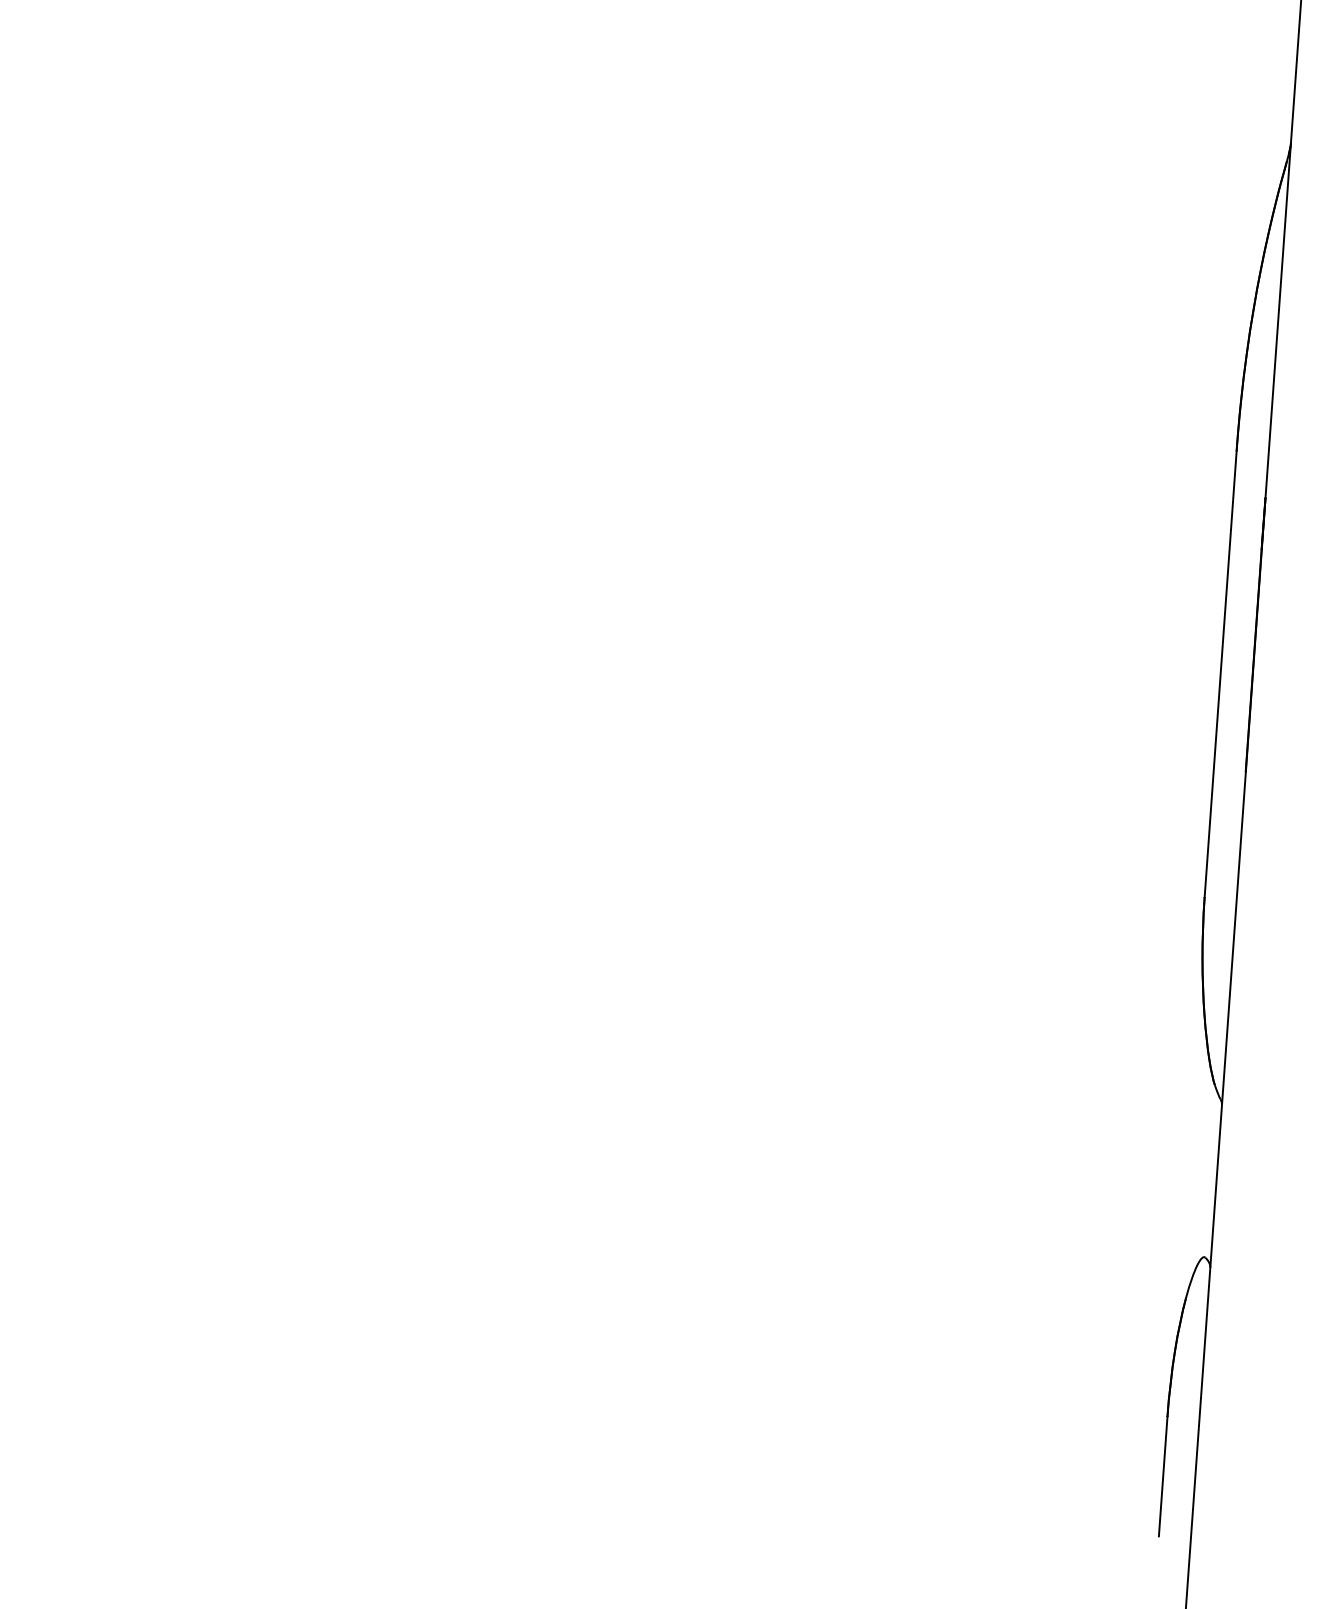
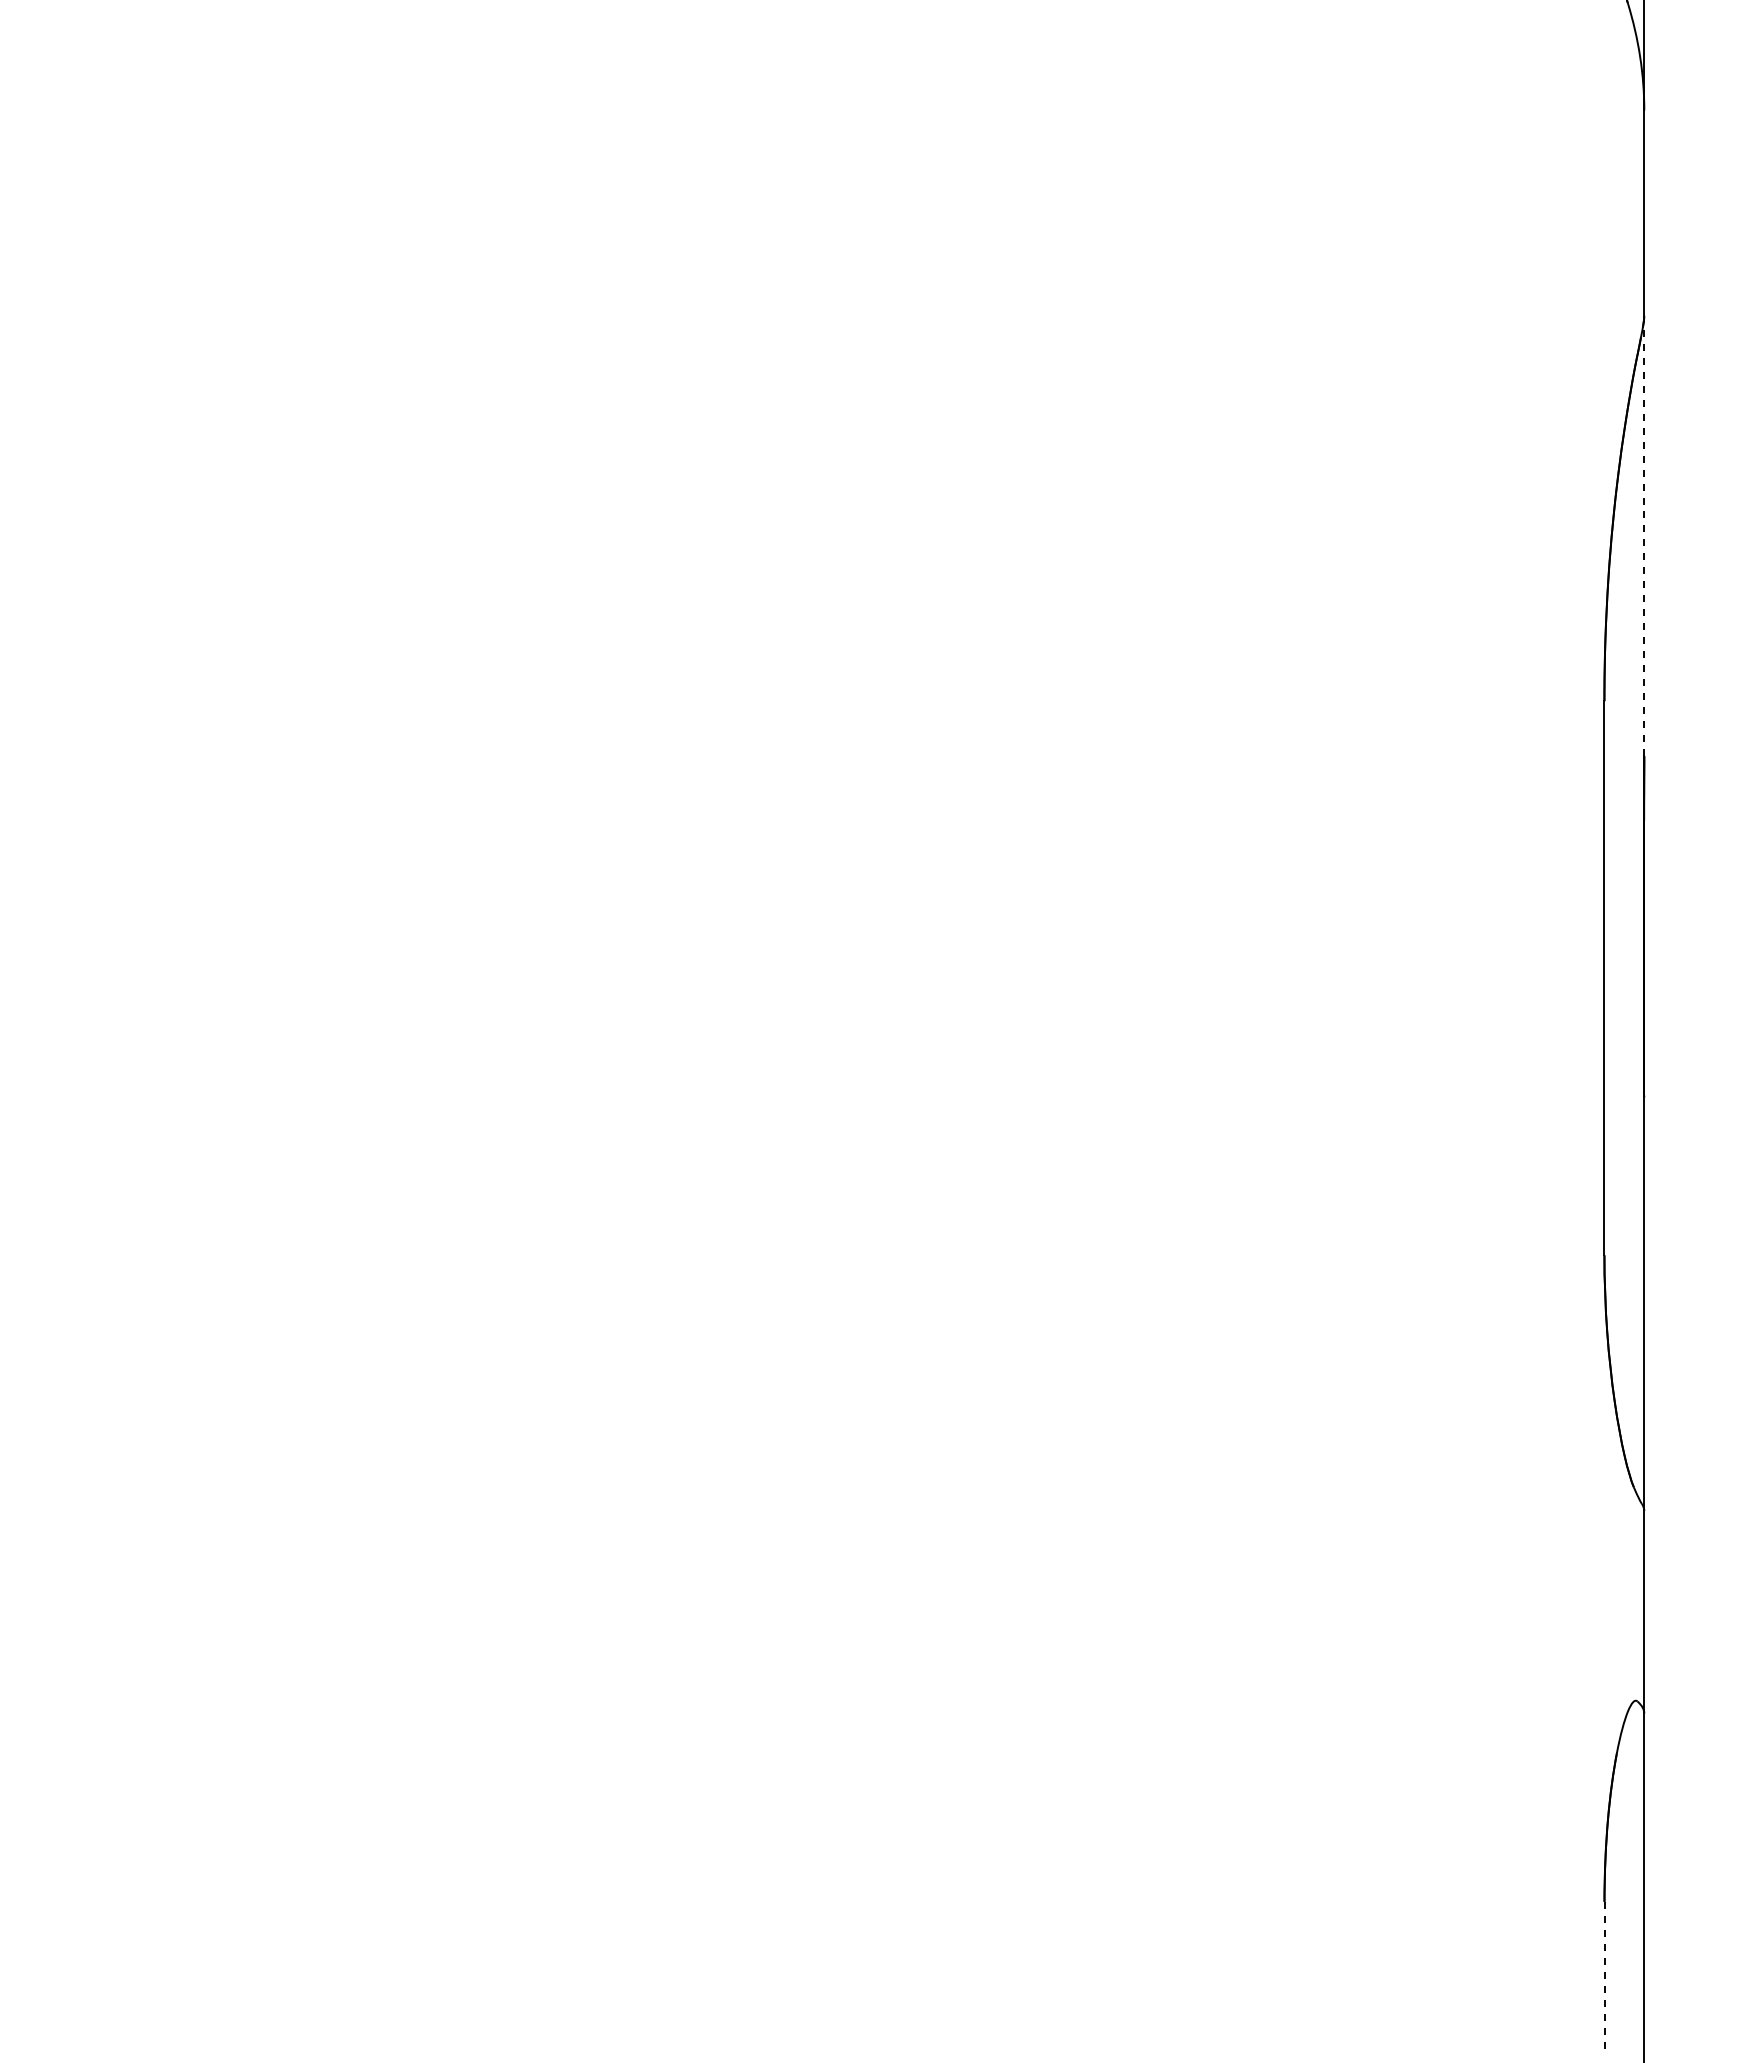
line: (1278, 321) -> (1644, 536), solid -> dashed
line: (1163, 1477) -> (1604, 1976), solid -> dashed

